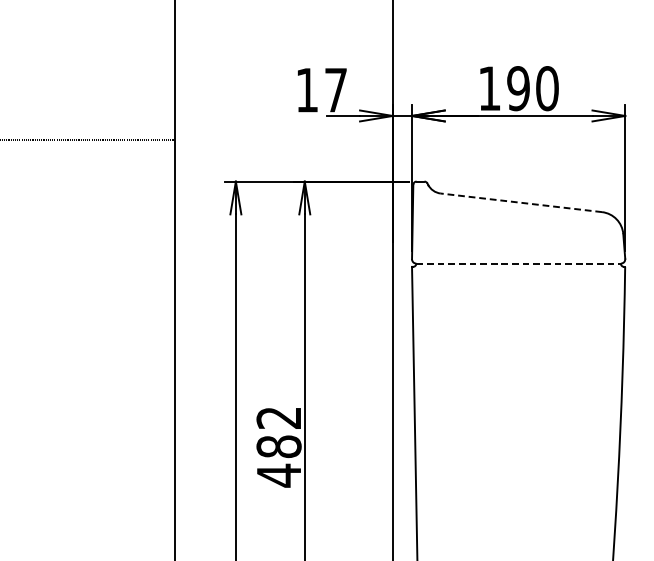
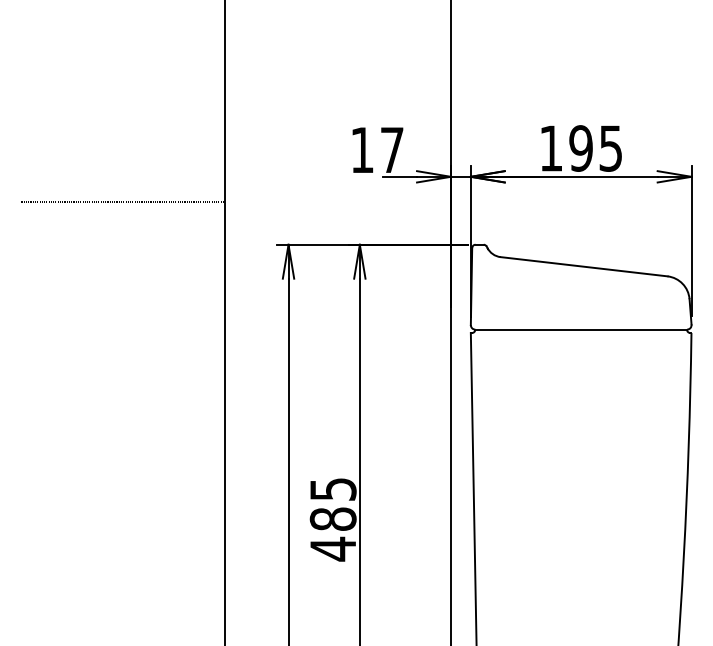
text: (546, 88) -> (610, 148), 190 -> 195
line: (520, 202) -> (583, 266), dashed -> solid
line: (518, 263) -> (581, 329), dashed -> solid
text: (278, 418) -> (332, 489), 482 -> 485

